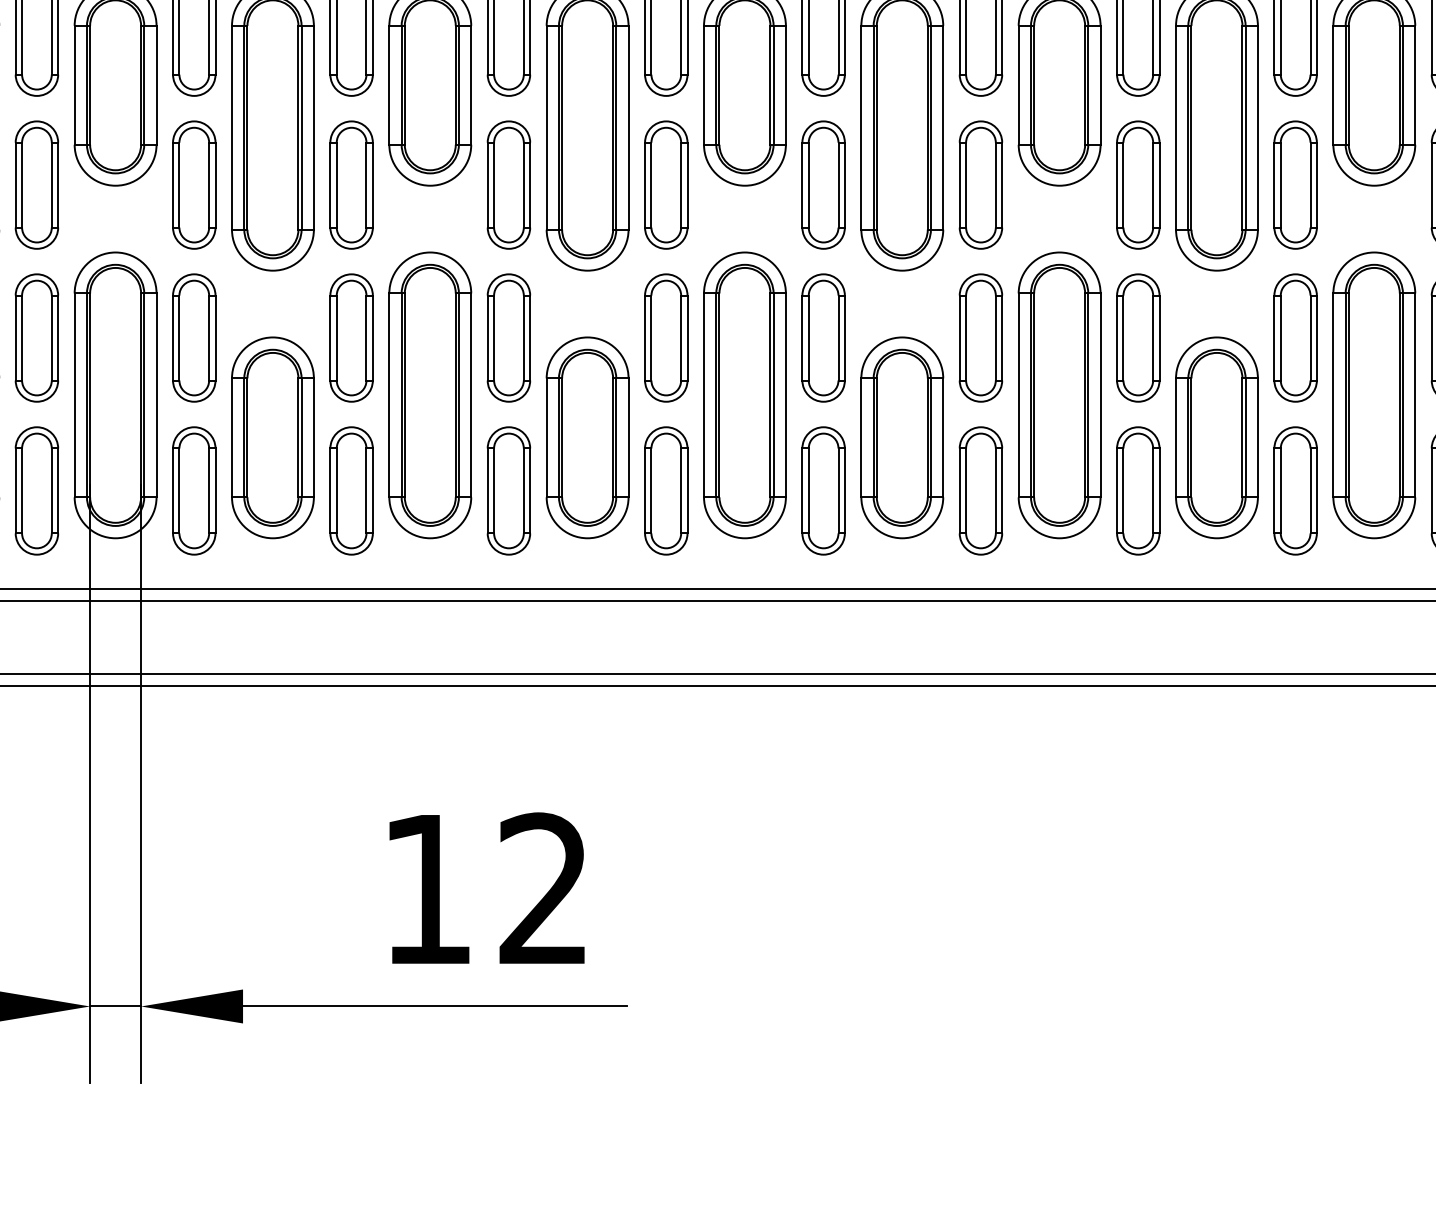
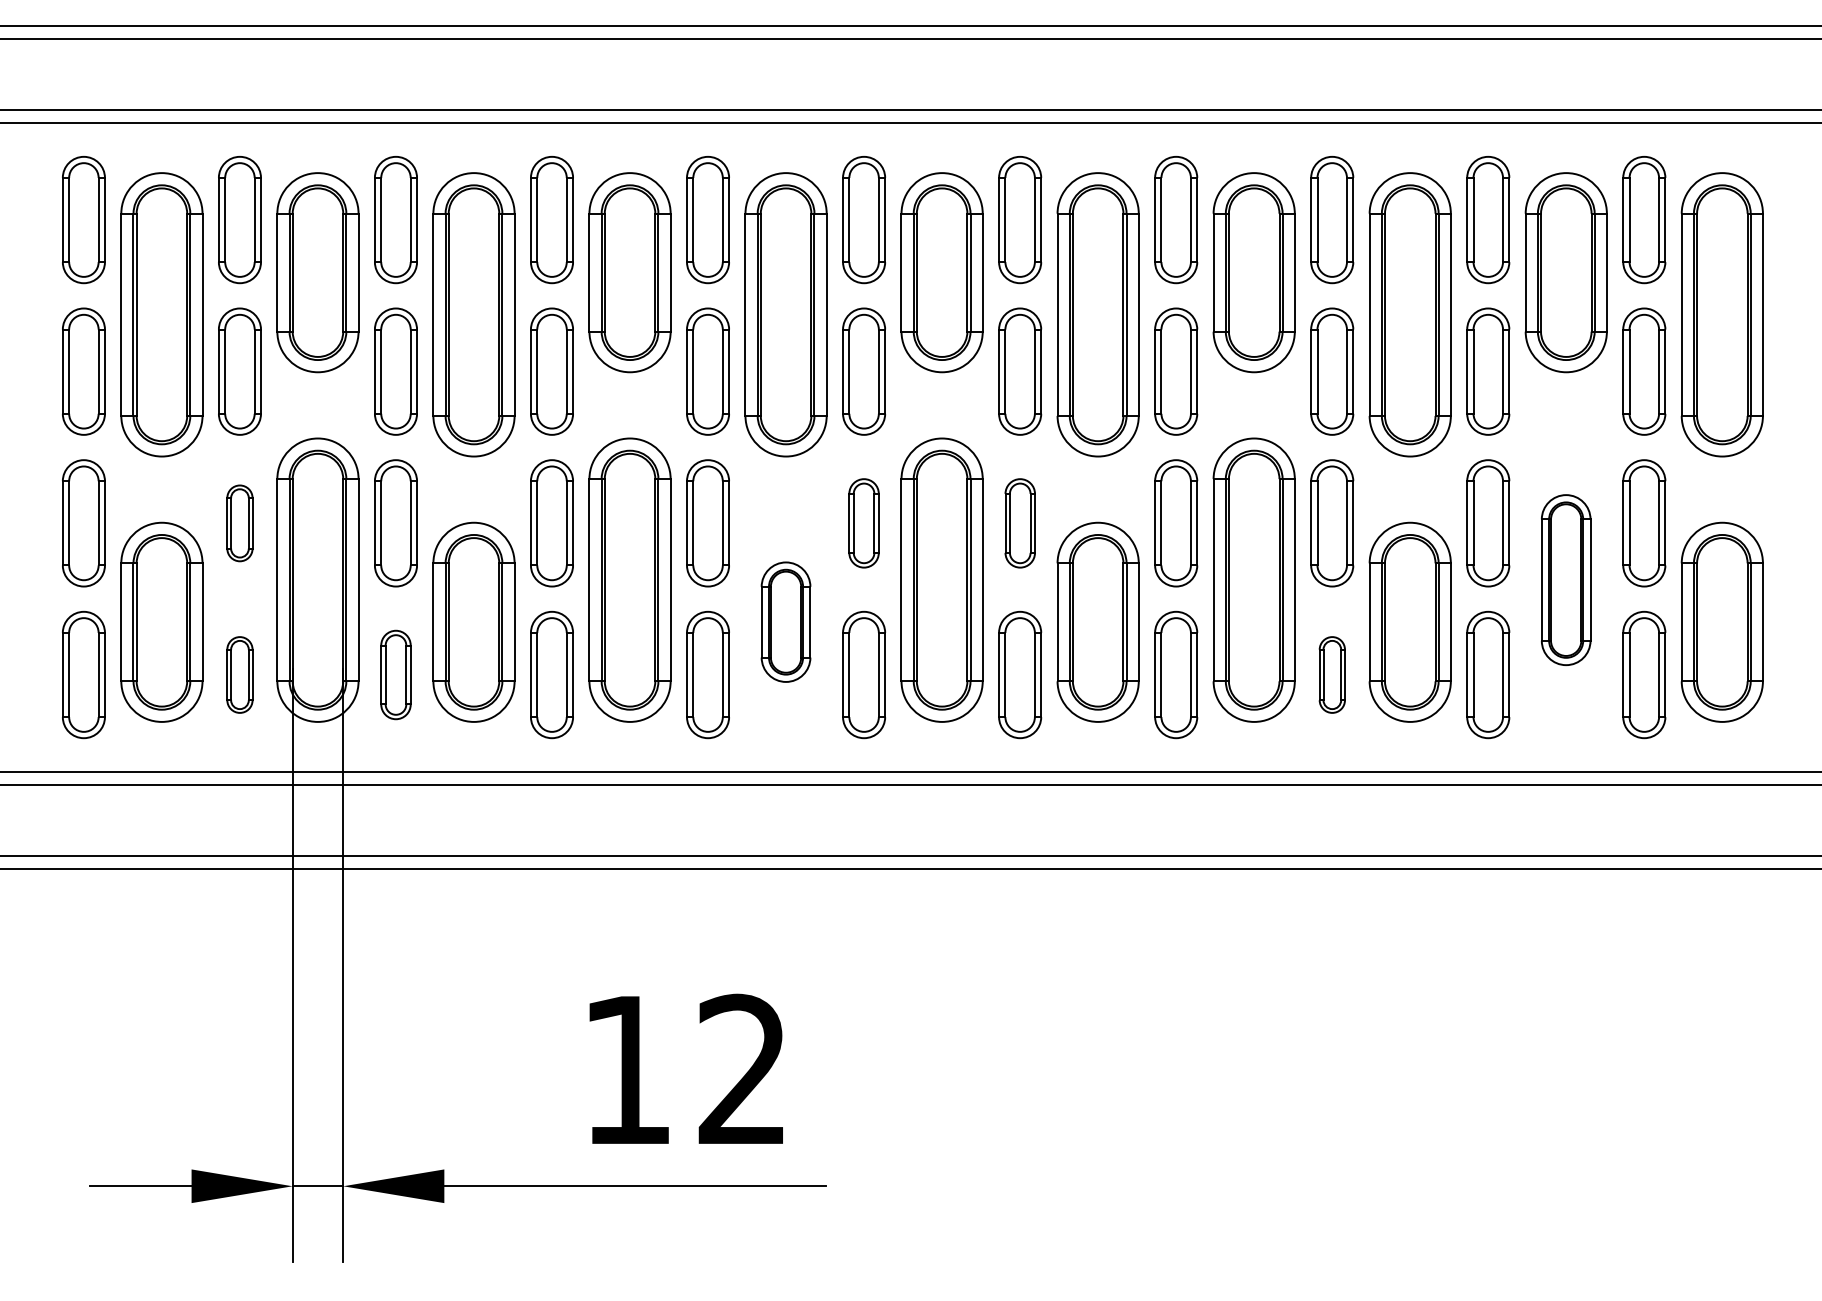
part: (36, 338) -> (239, 523), size x0.6
part: (665, 338) -> (863, 523), size x0.7
part: (823, 338) -> (1020, 523), size x0.7
part: (1373, 394) -> (1565, 579), size x0.6
part: (587, 437) -> (785, 621), size x0.6
part: (36, 490) -> (239, 674), size x0.6
part: (193, 490) -> (395, 674), size x0.7
part: (1138, 490) -> (1332, 674), size x0.6

